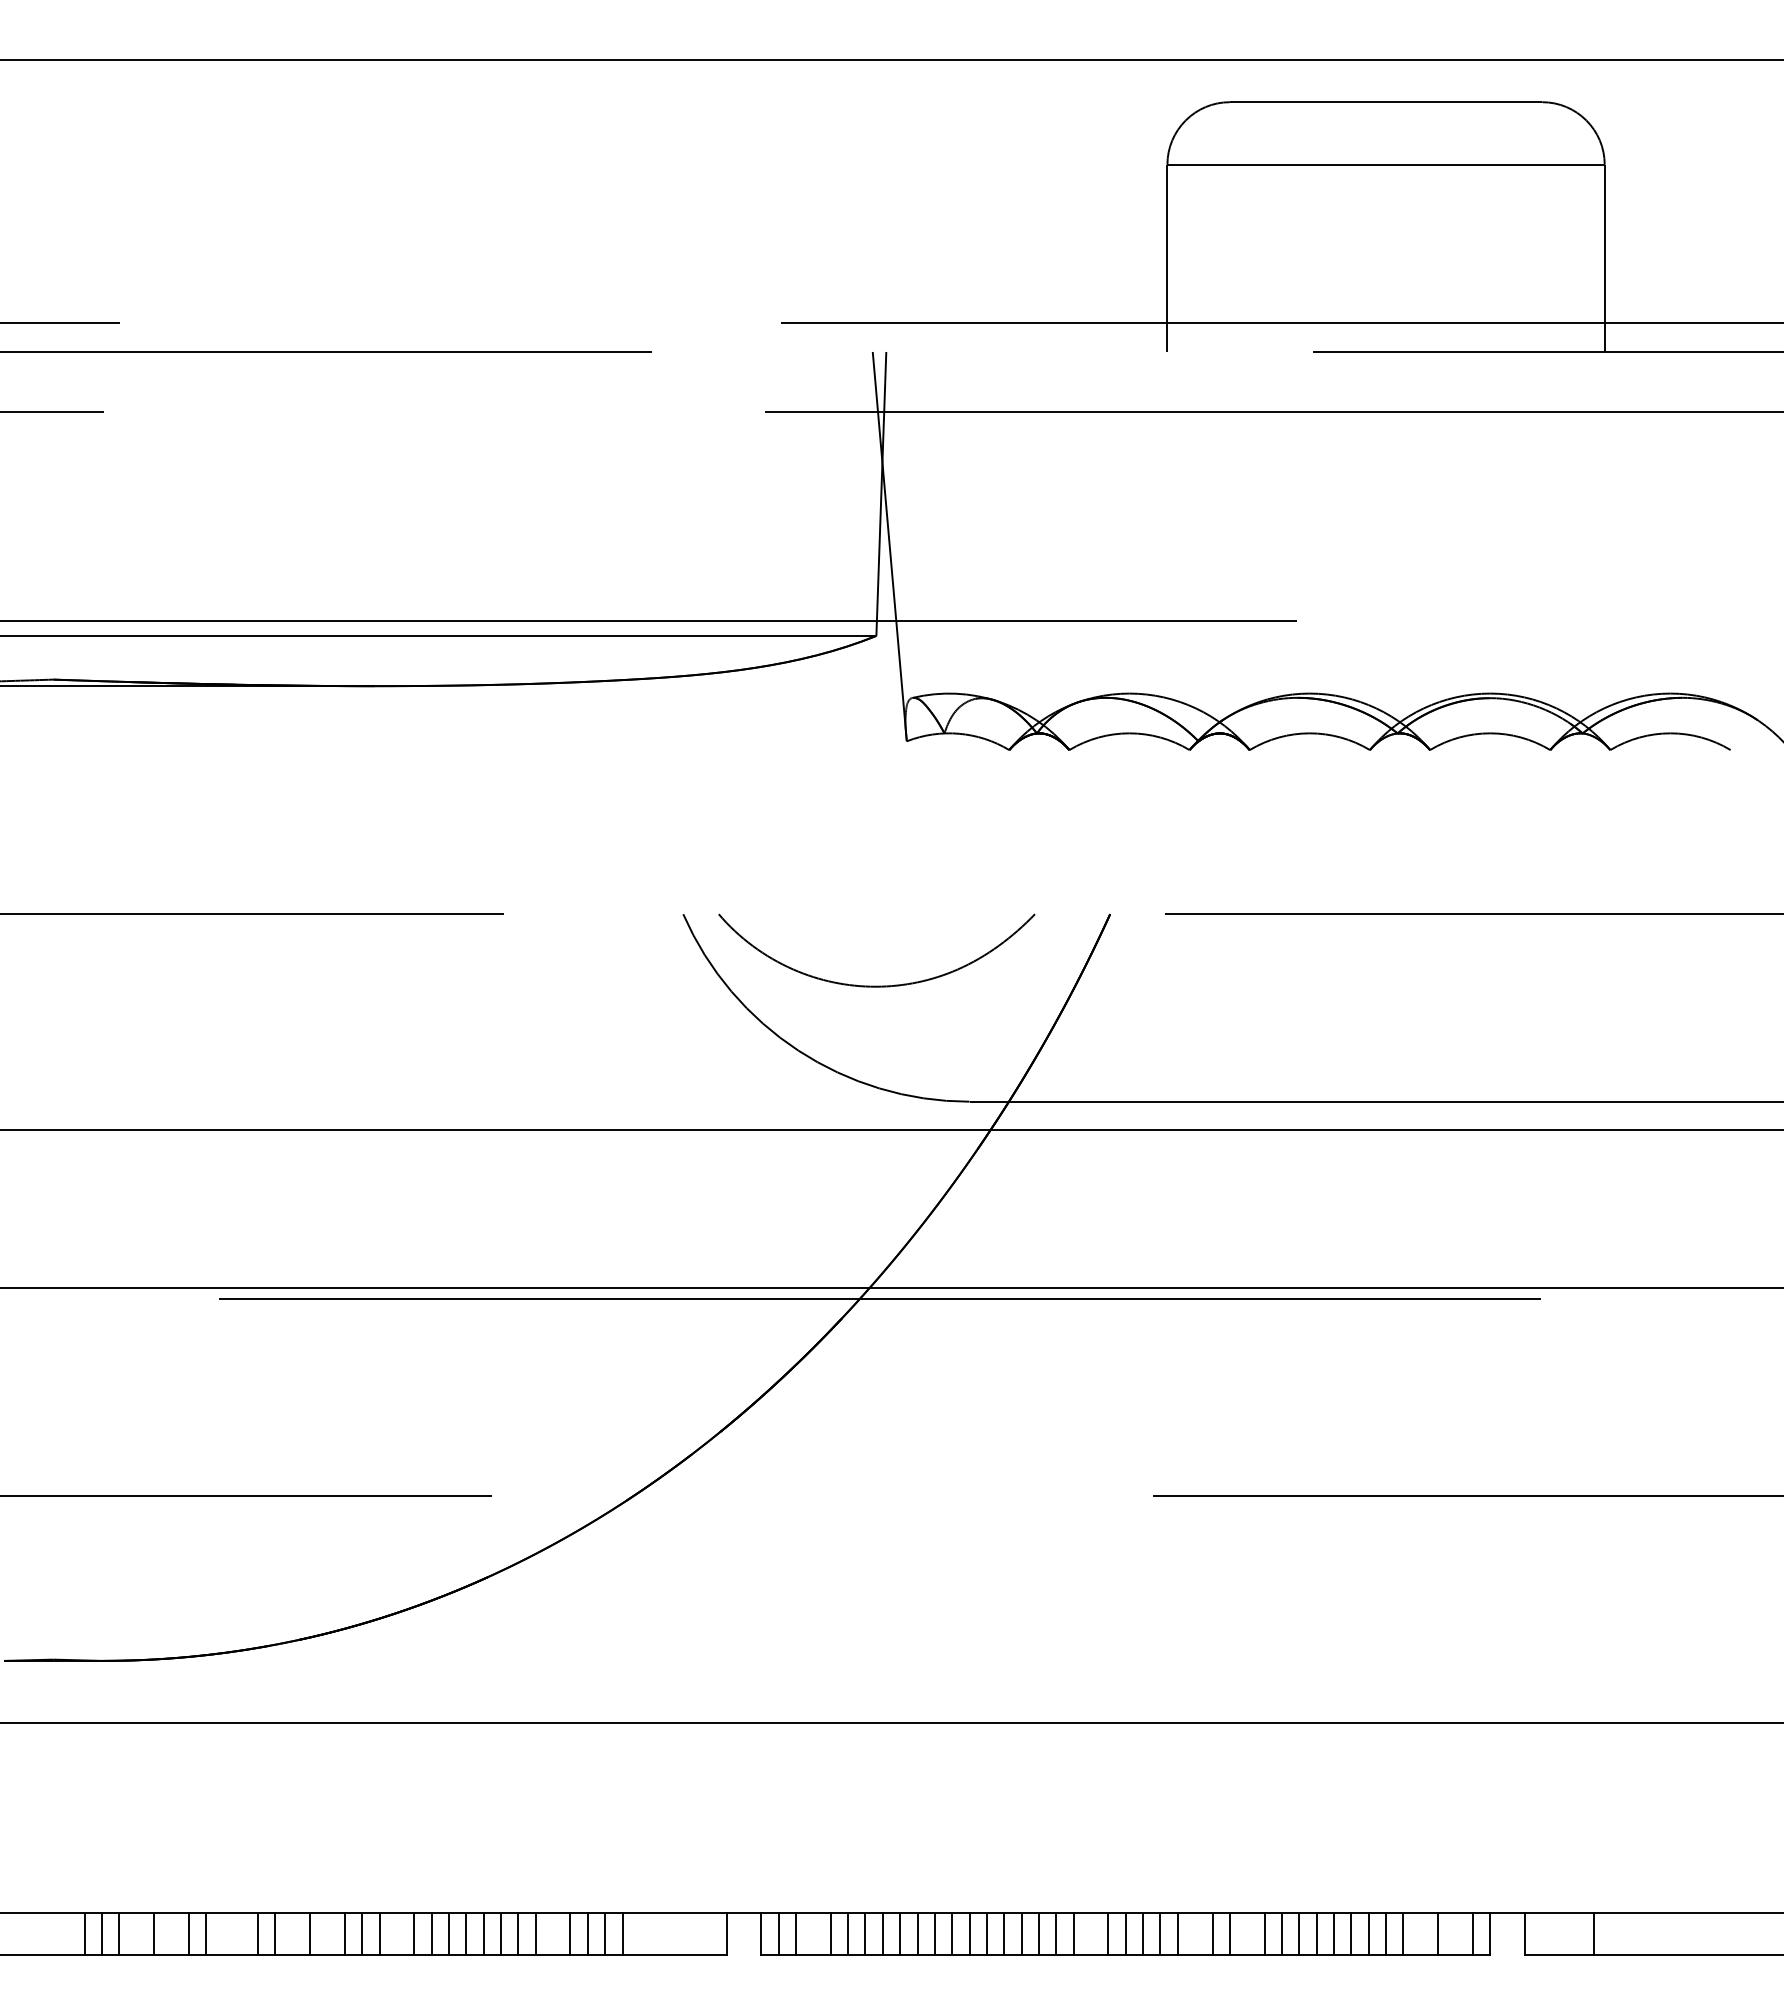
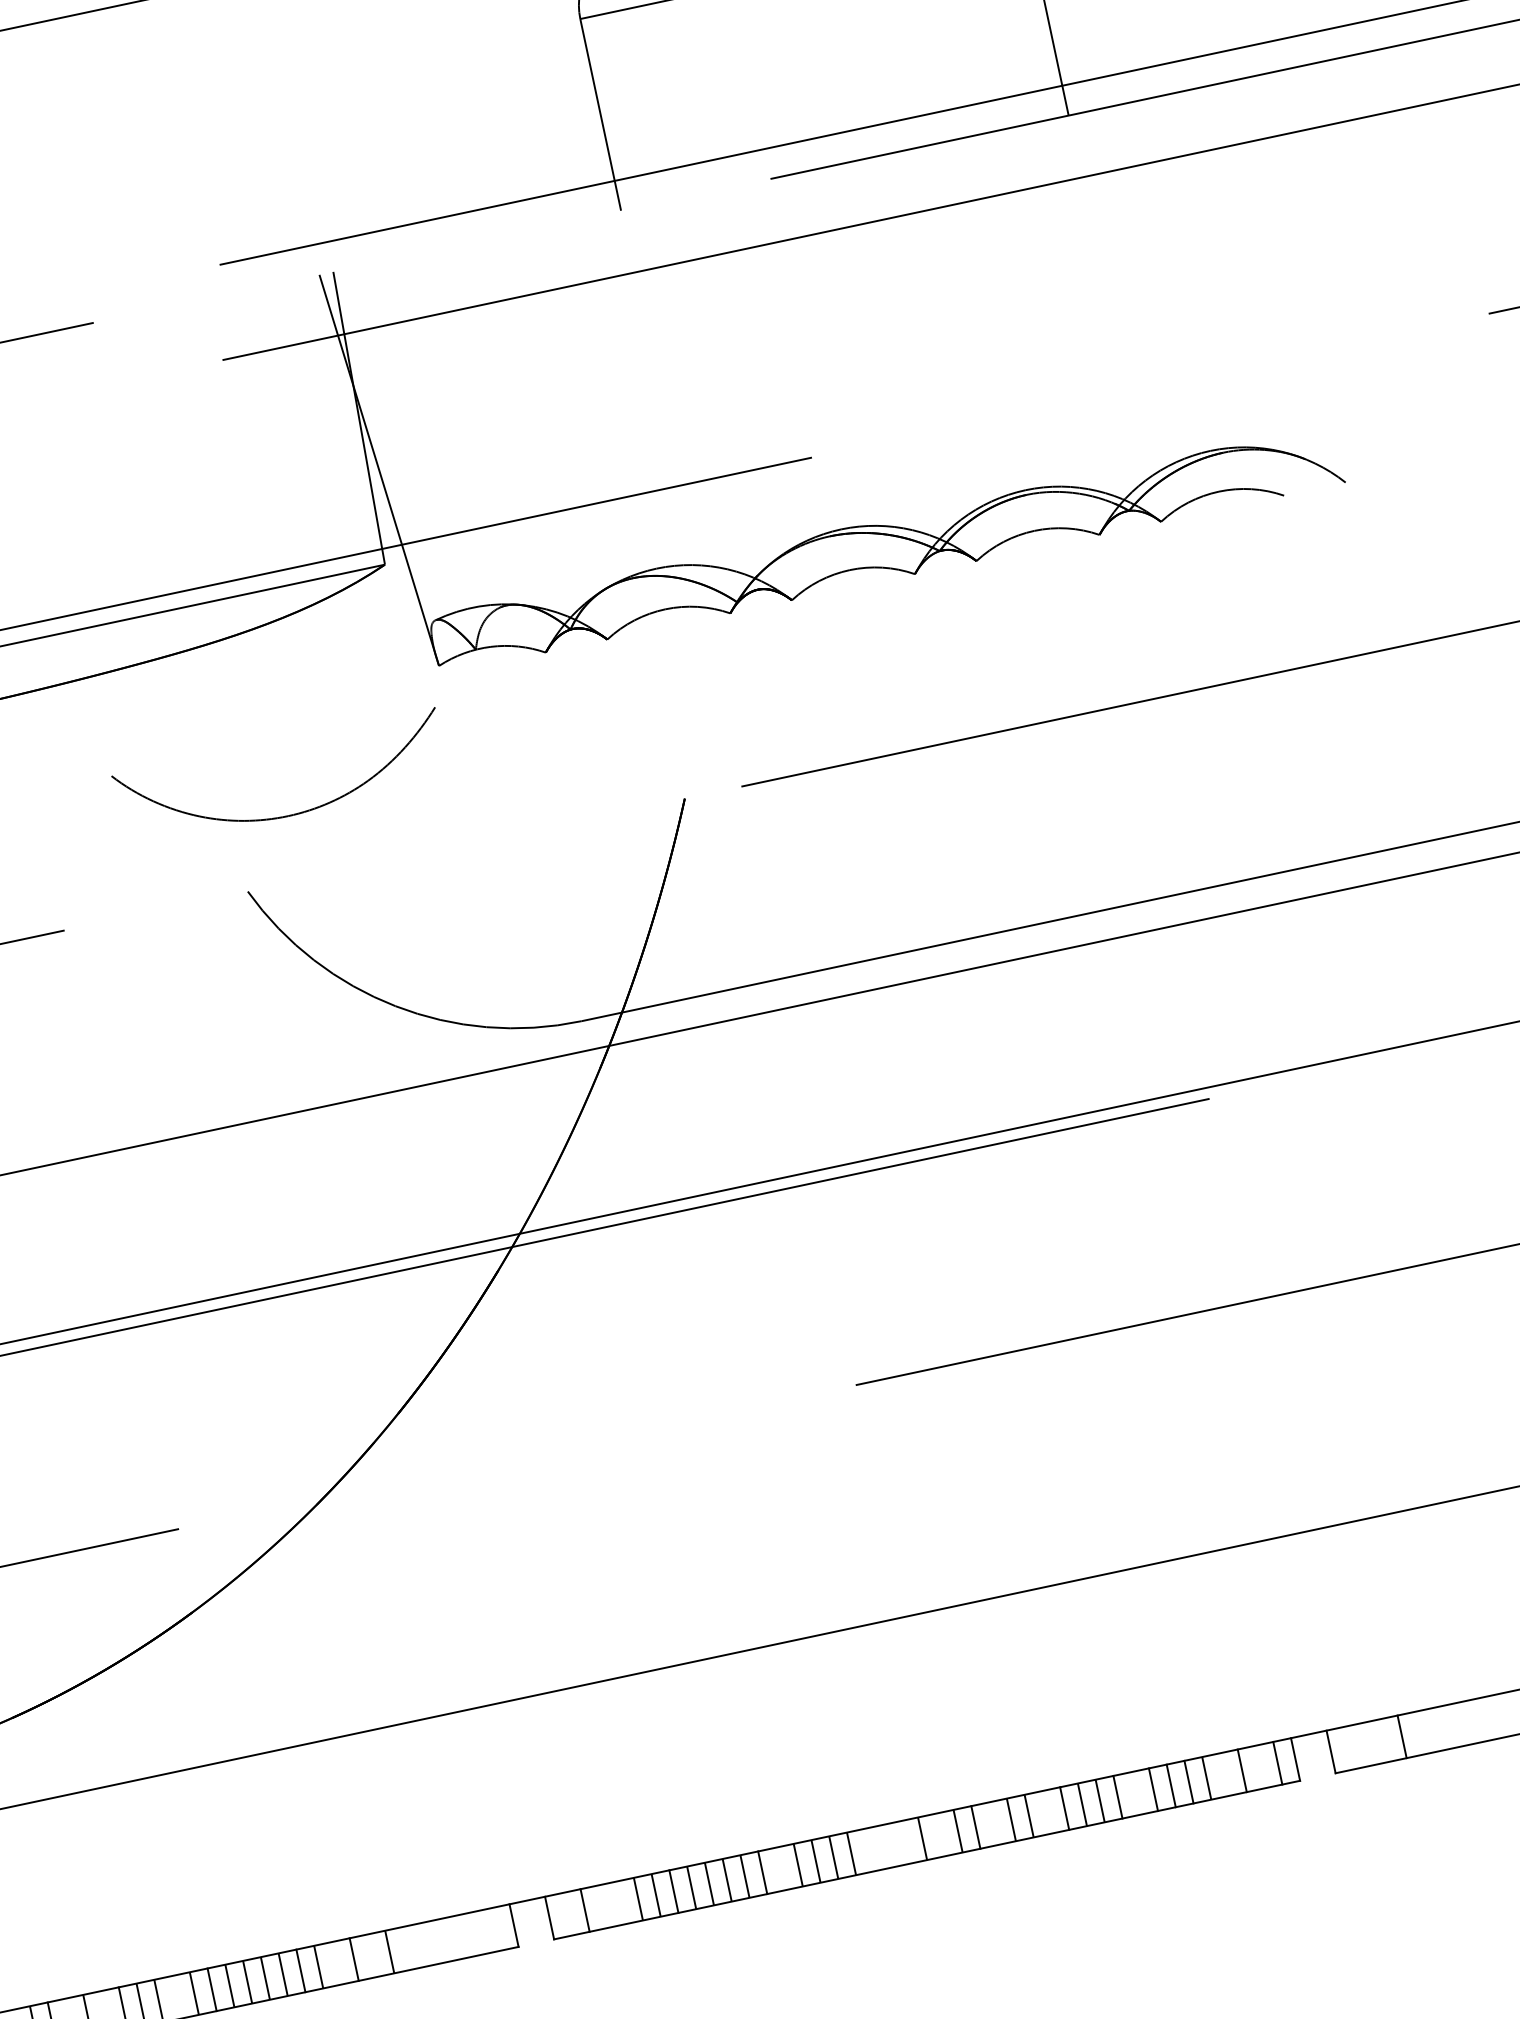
curve: (876, 985) -> (288, 814), moved
line: (587, 1933) -> (371, 1955), removed
line: (622, 1933) -> (407, 1948), removed
line: (778, 1933) -> (567, 1914), removed
line: (830, 1933) -> (620, 1902), removed
line: (986, 1933) -> (779, 1868), removed
line: (1073, 1933) -> (869, 1849), removed
line: (1108, 1933) -> (904, 1842), removed
line: (1143, 1933) -> (940, 1834), removed
line: (1334, 1933) -> (1136, 1793), removed

